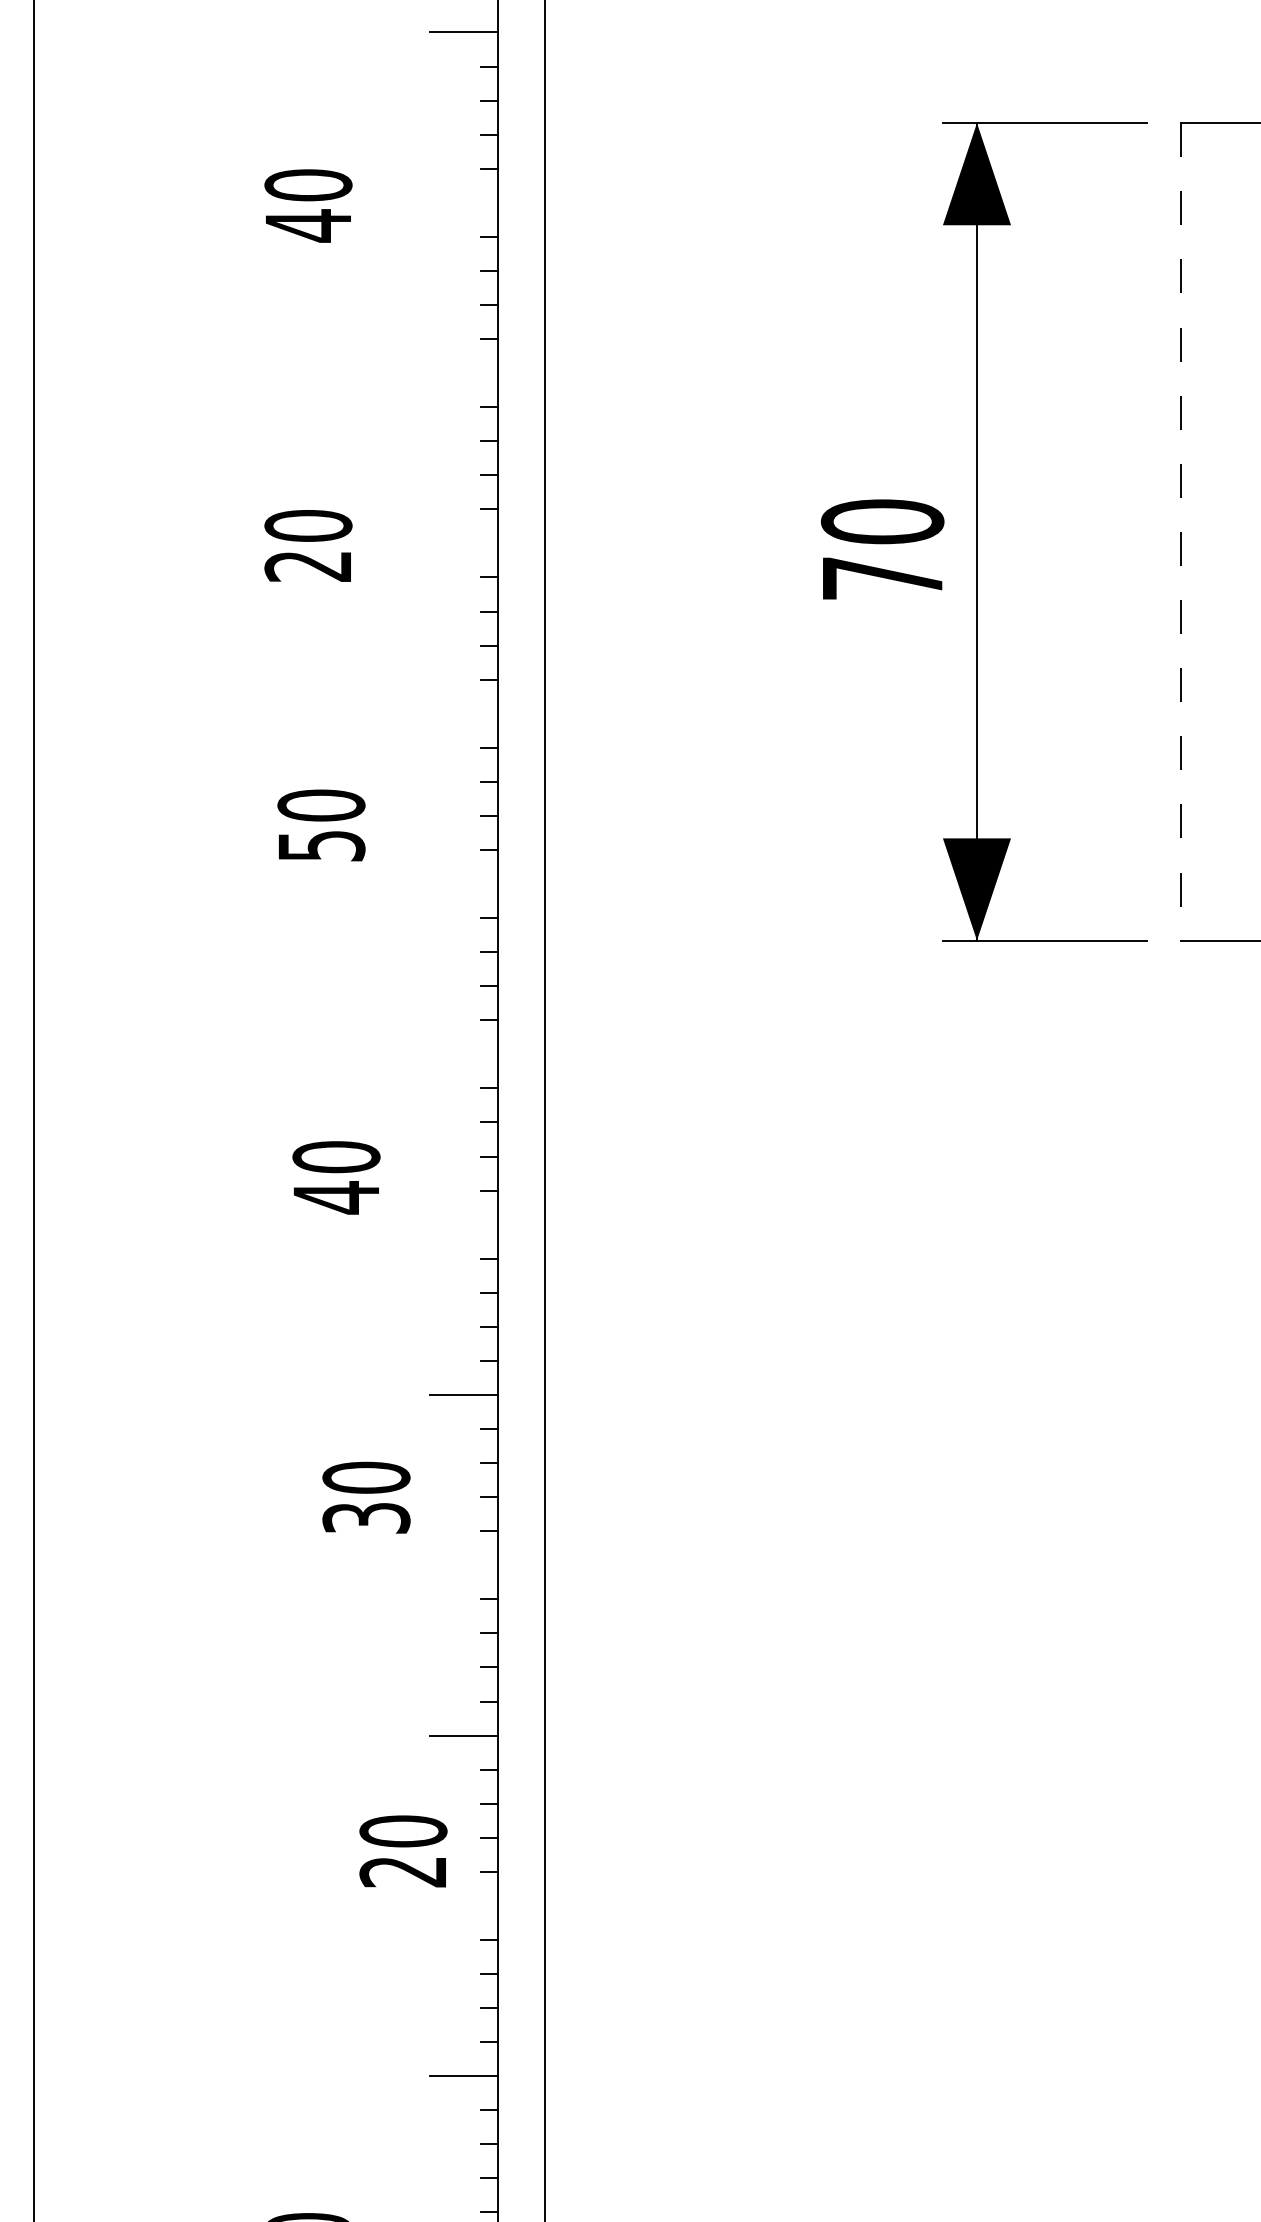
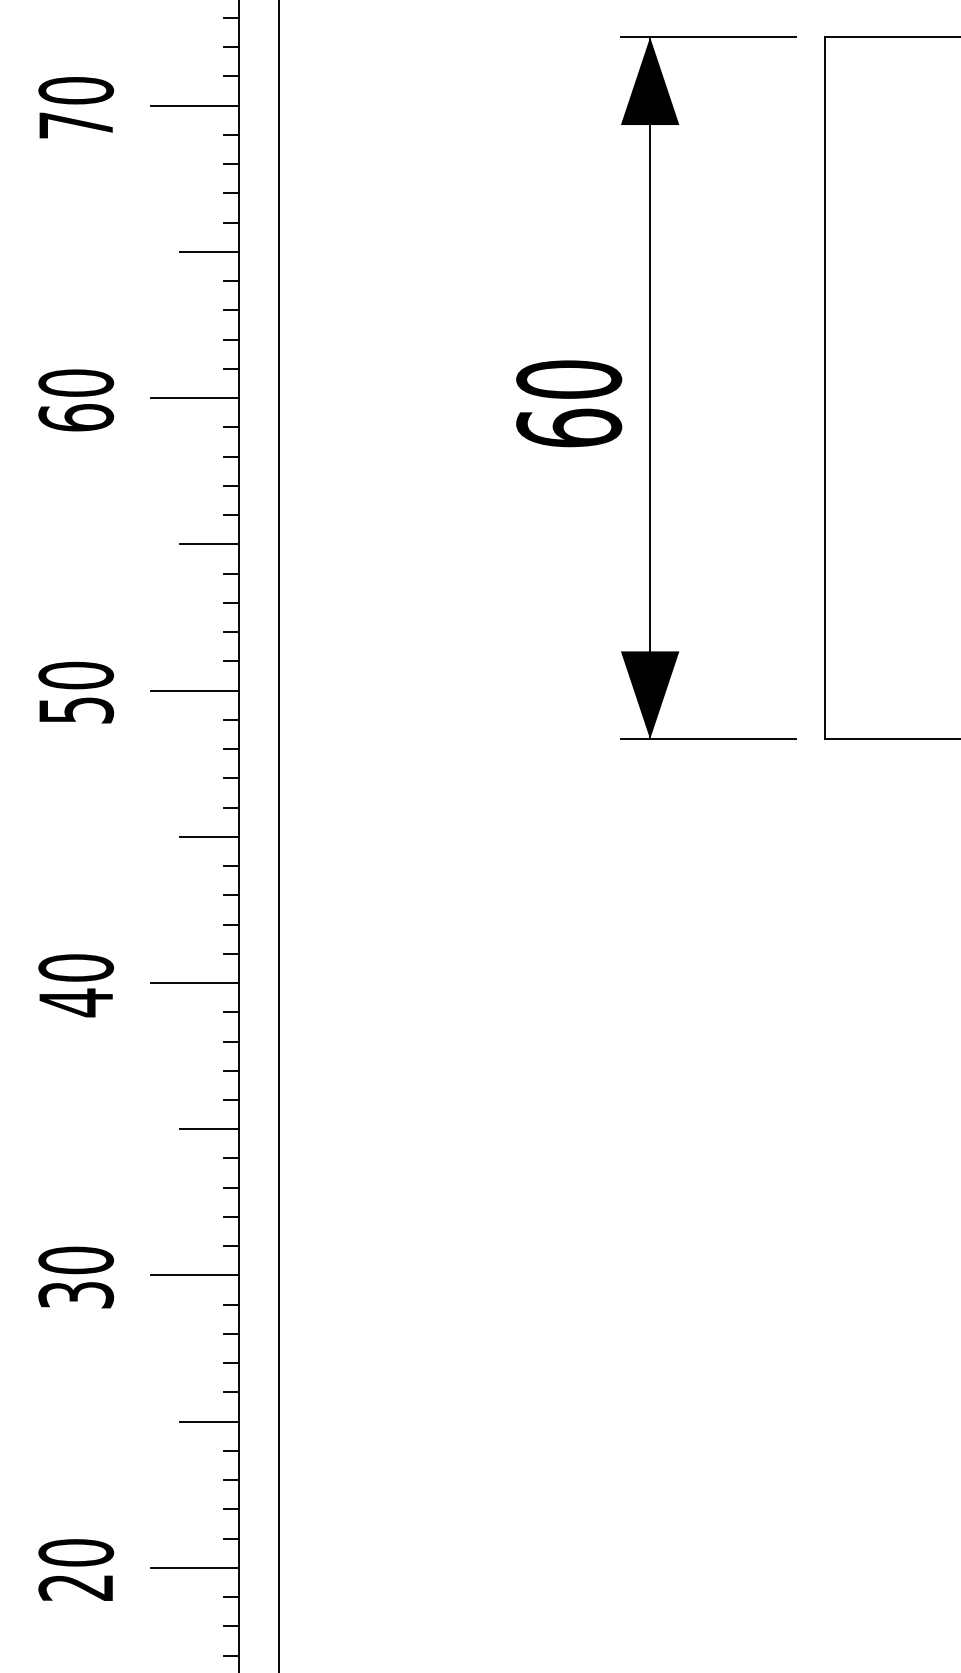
line: (446, 202) -> (194, 105), added
text: (307, 225) -> (75, 125), 40 -> 70
line: (463, 373) -> (209, 252), added
line: (1181, 531) -> (825, 387), dashed -> solid
line: (446, 543) -> (194, 398), added
text: (308, 566) -> (76, 417), 20 -> 60
text: (882, 577) -> (569, 427), 70 -> 60
line: (463, 713) -> (209, 544), added
text: (321, 825) -> (76, 692), moved
line: (446, 884) -> (194, 690), added
line: (463, 1054) -> (209, 836), added
text: (336, 1177) -> (76, 985), moved
line: (446, 1224) -> (194, 982), added
text: (366, 1497) -> (76, 1277), moved
line: (446, 1565) -> (194, 1275), added
text: (403, 1851) -> (76, 1570), moved
line: (446, 1905) -> (194, 1567), added

